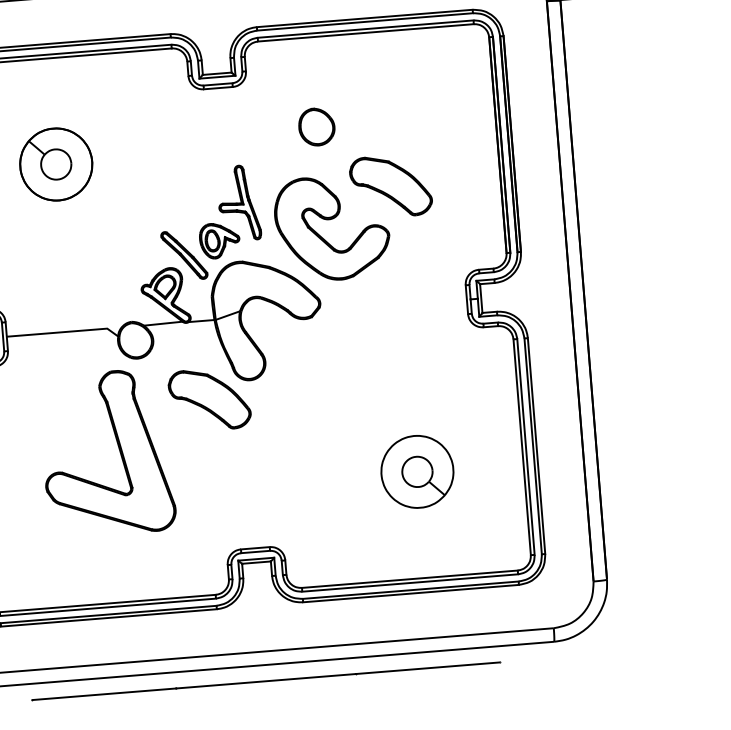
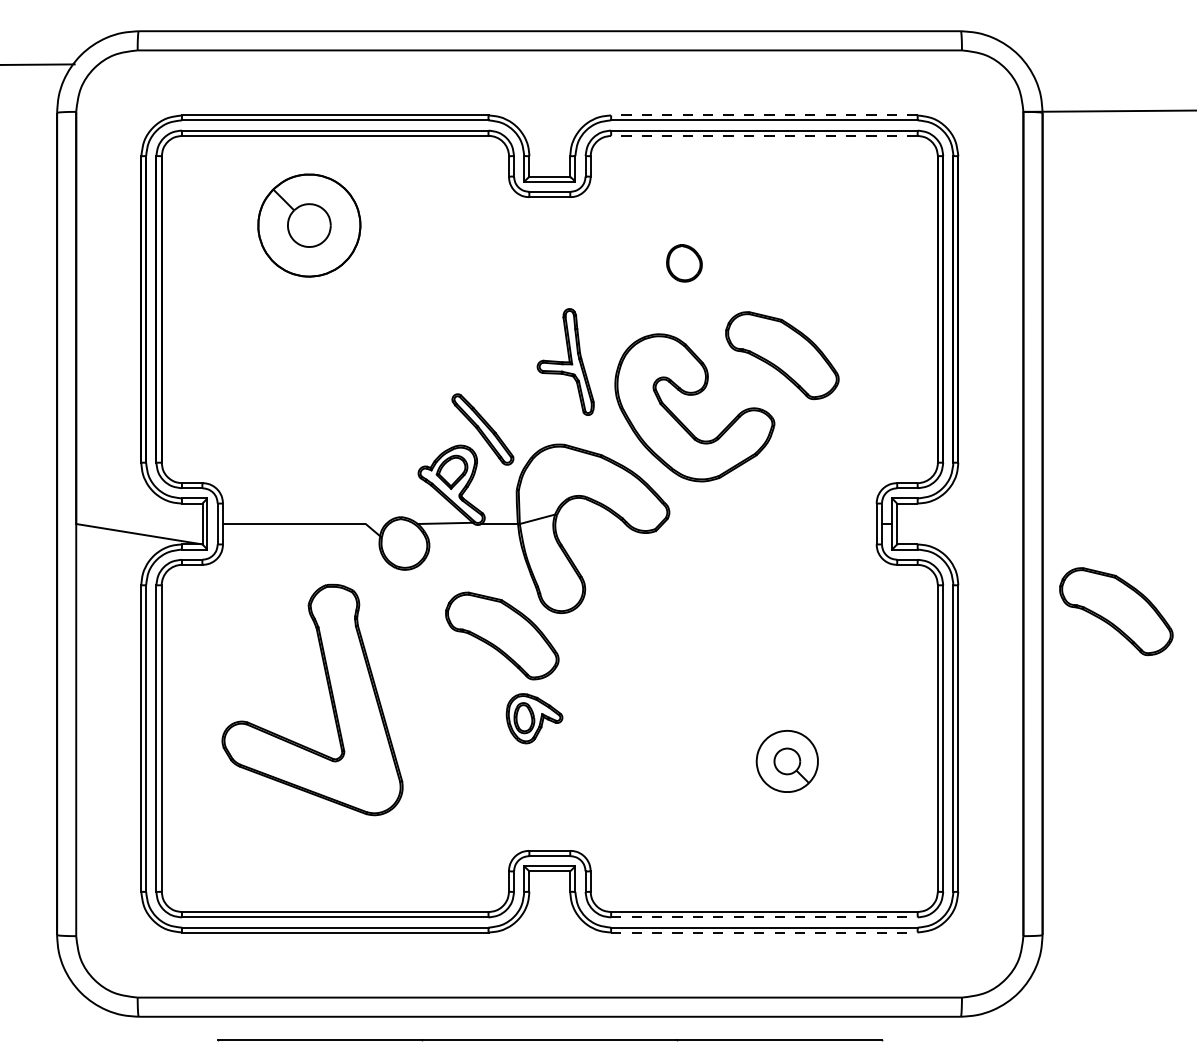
line: (364, 18) -> (763, 115), solid -> dashed
line: (365, 32) -> (763, 135), solid -> dashed
part: (316, 127) -> (684, 263), size x0.7
part: (56, 164) -> (309, 225), moved
part: (219, 240) -> (534, 718), moved
part: (640, 347) -> (1116, 611), added
part: (118, 449) -> (329, 696), moved
part: (417, 471) -> (787, 761), size x0.6
line: (410, 583) -> (764, 917), solid -> dashed
line: (411, 593) -> (764, 932), solid -> dashed

